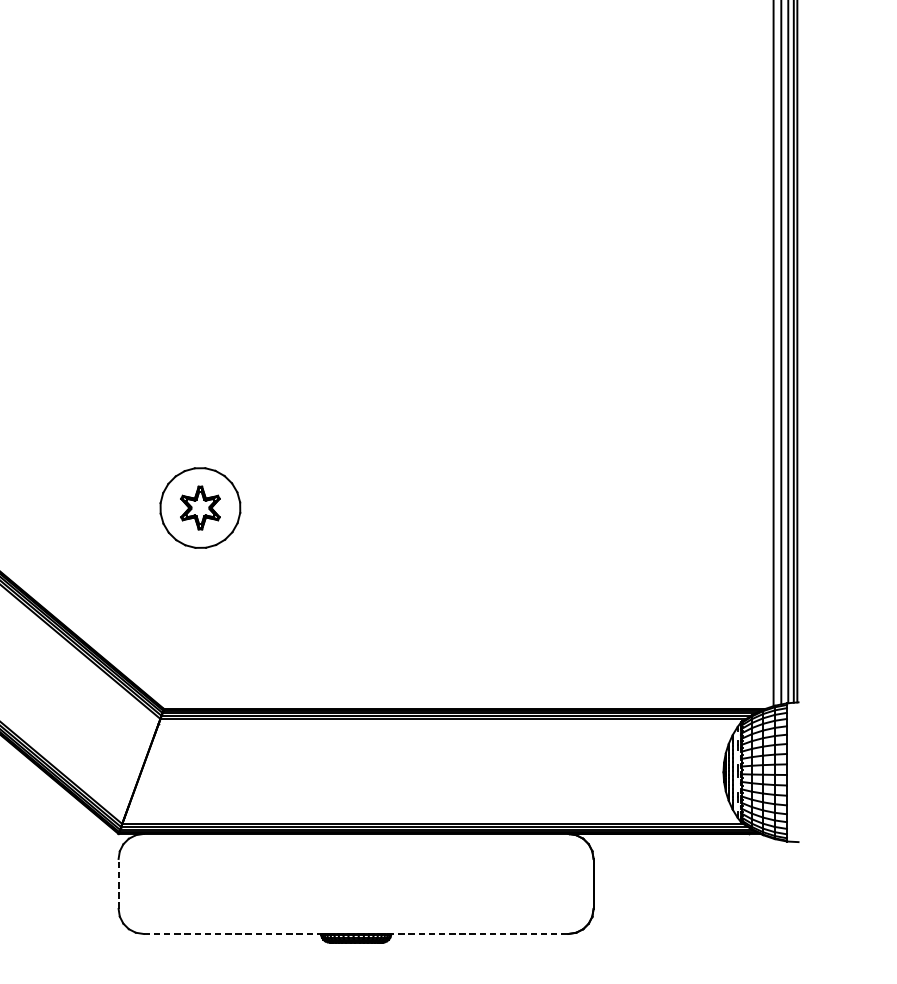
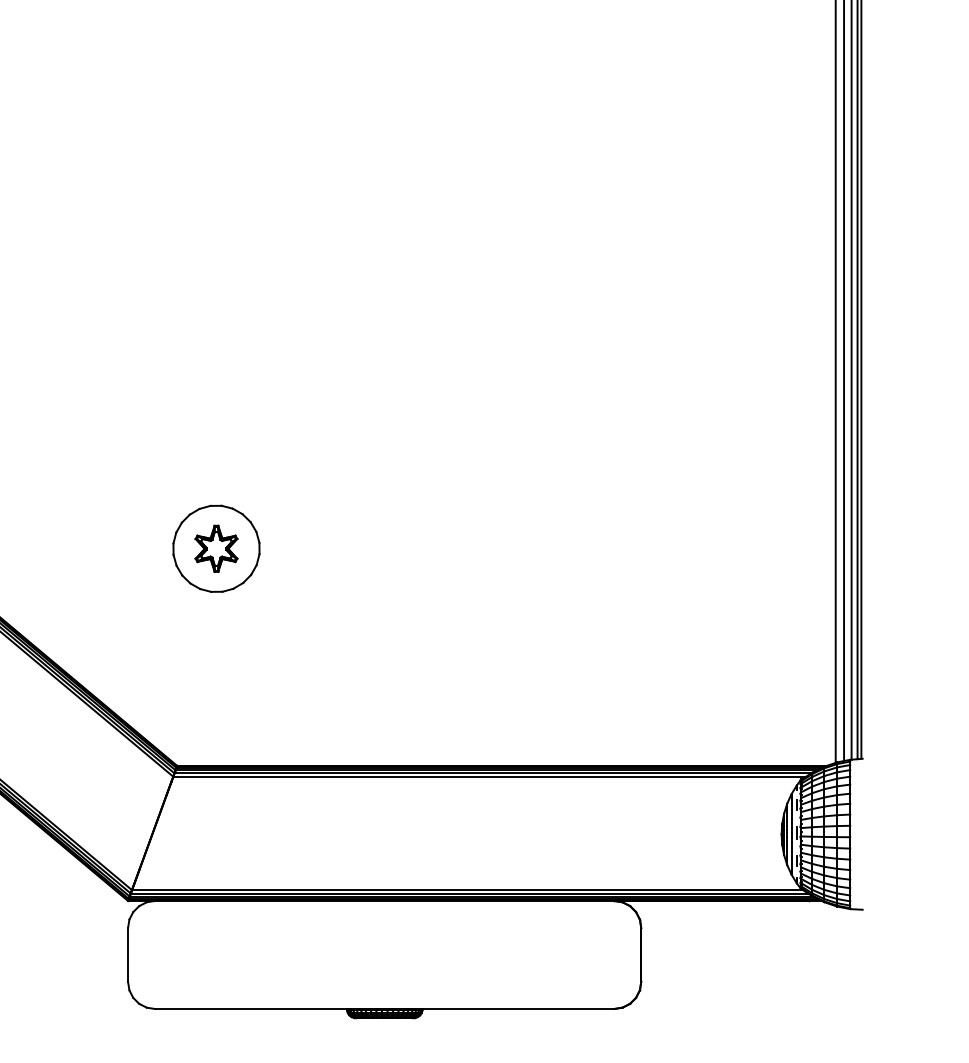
line: (118, 883) -> (128, 954), dashed -> solid
line: (355, 934) -> (384, 1009), dashed -> solid

